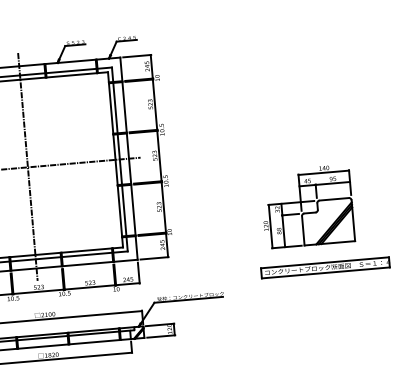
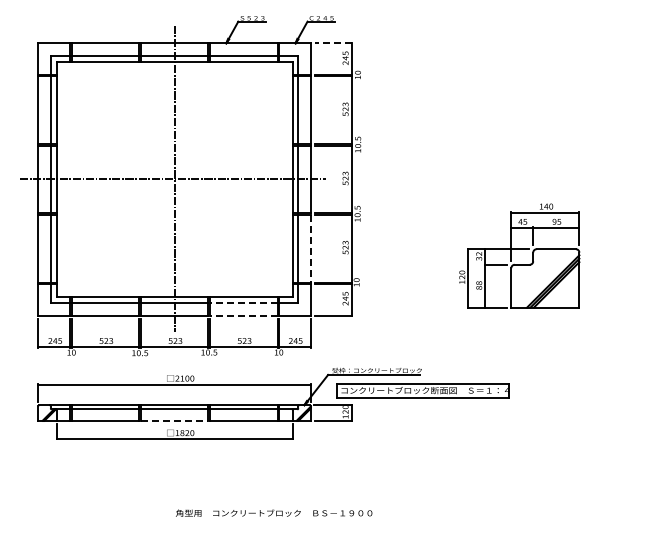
line: (137, 56) -> (333, 43), solid -> dashed
part: (307, 206) -> (519, 255), moved
line: (133, 209) -> (310, 248), solid -> dashed
line: (87, 255) -> (243, 303), solid -> dashed
line: (87, 264) -> (243, 315), solid -> dashed
part: (325, 267) -> (422, 390), moved
line: (43, 346) -> (174, 420), solid -> dashed

